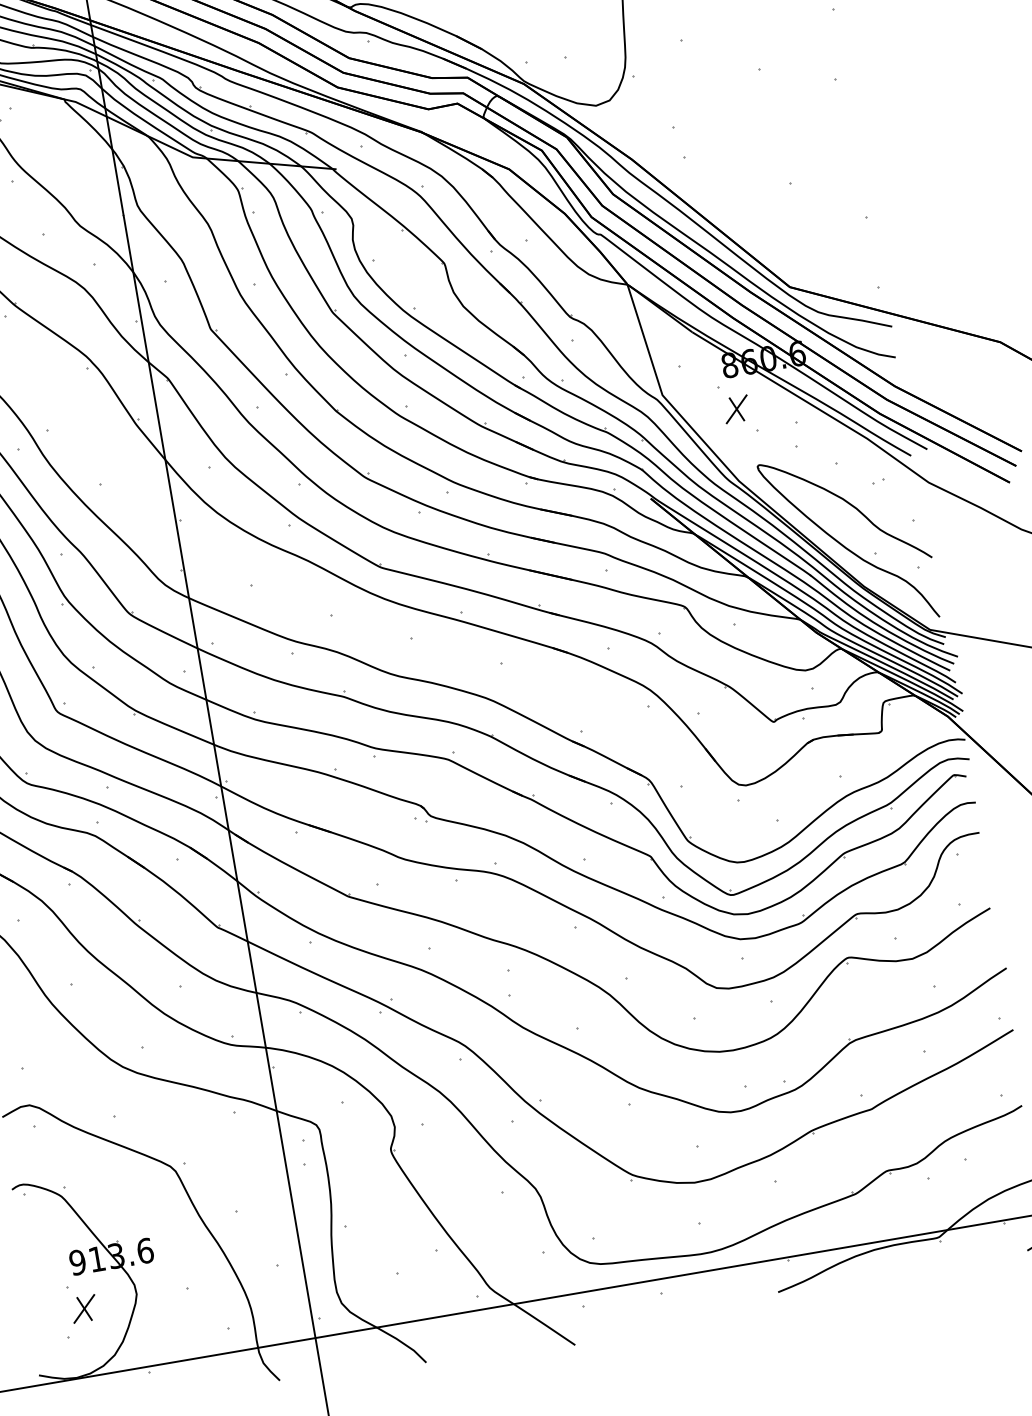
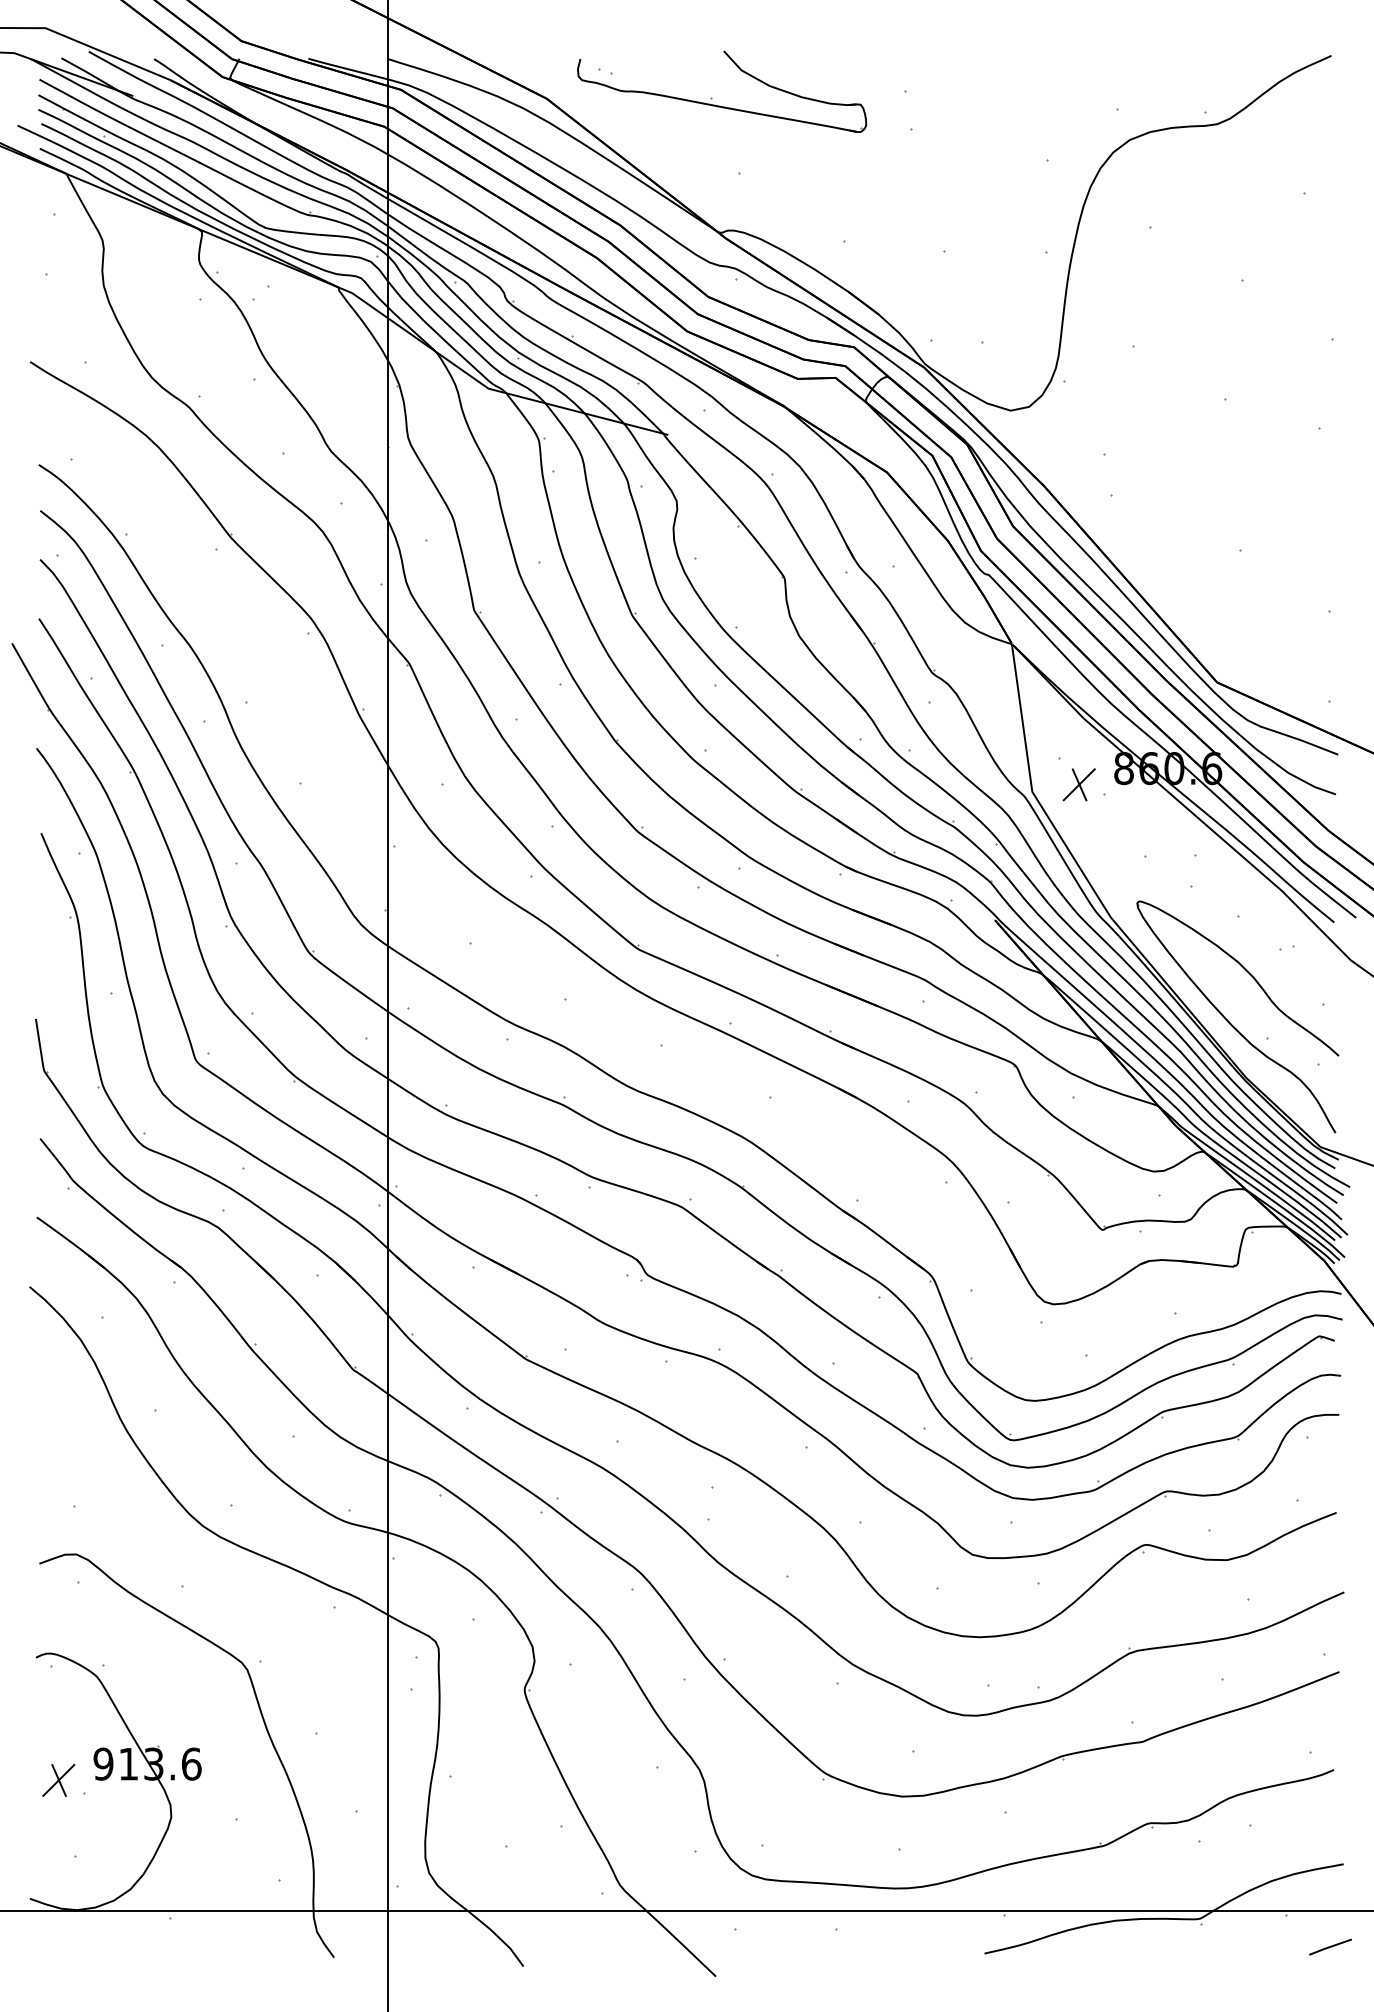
part: (736, 409) -> (1078, 784), moved
part: (84, 1308) -> (58, 1779), moved

